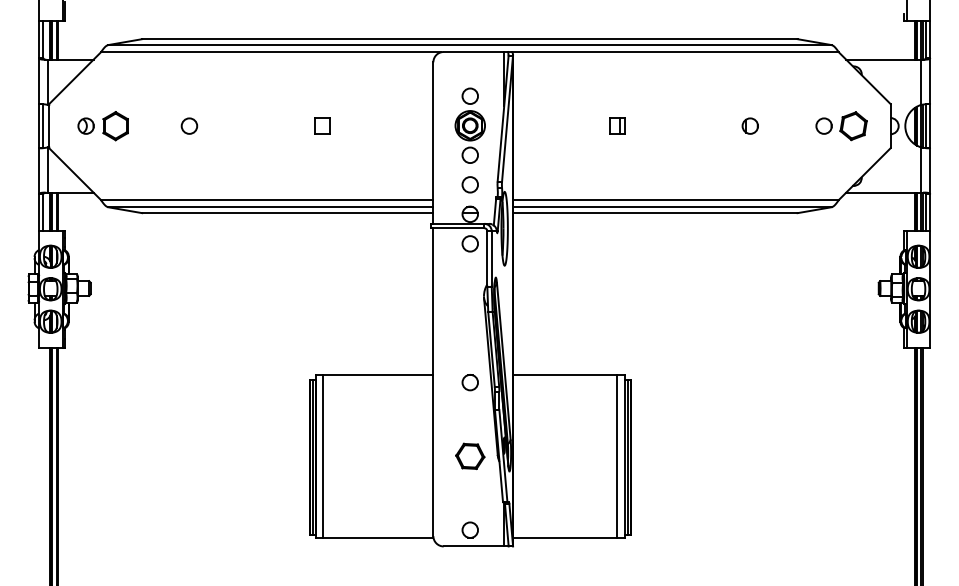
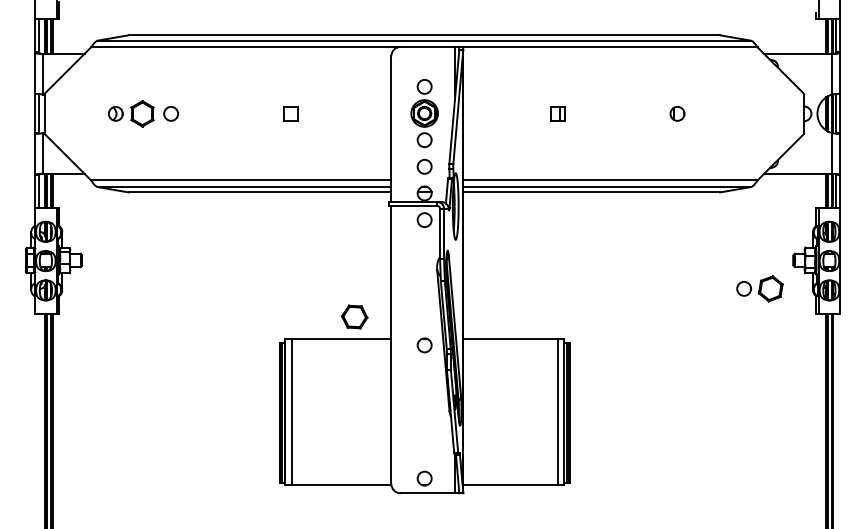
part: (103, 125) -> (131, 113), moved
part: (841, 125) -> (759, 288), moved
part: (470, 455) -> (354, 316), moved

